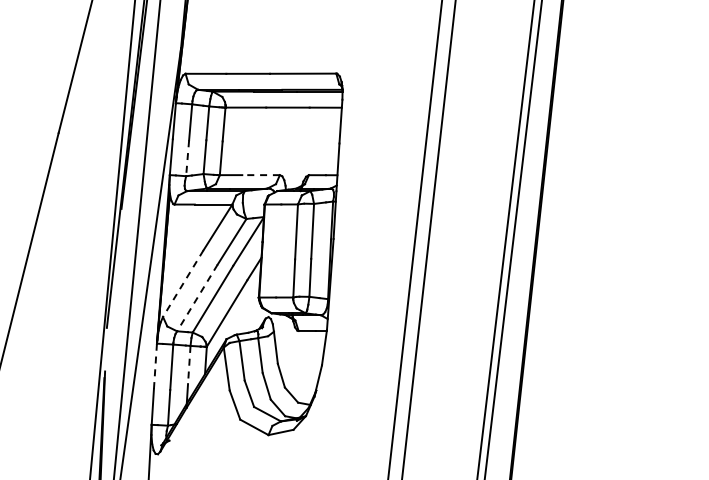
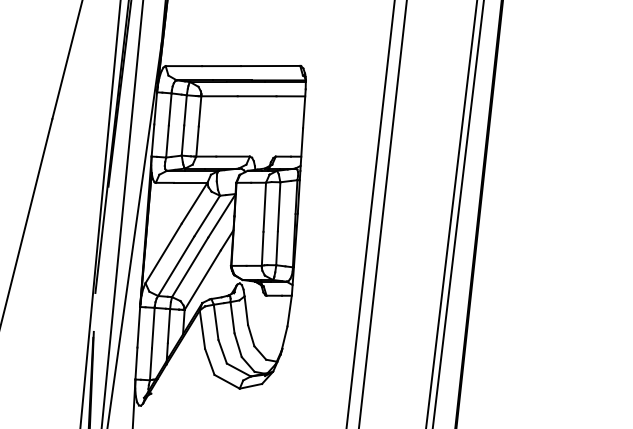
line: (187, 158) -> (167, 141), dashed -> solid
line: (261, 175) -> (233, 156), dashed -> solid
line: (183, 284) -> (163, 254), dashed -> solid
line: (197, 298) -> (176, 266), dashed -> solid
line: (189, 365) -> (169, 326), dashed -> solid
line: (155, 366) -> (138, 327), dashed -> solid

